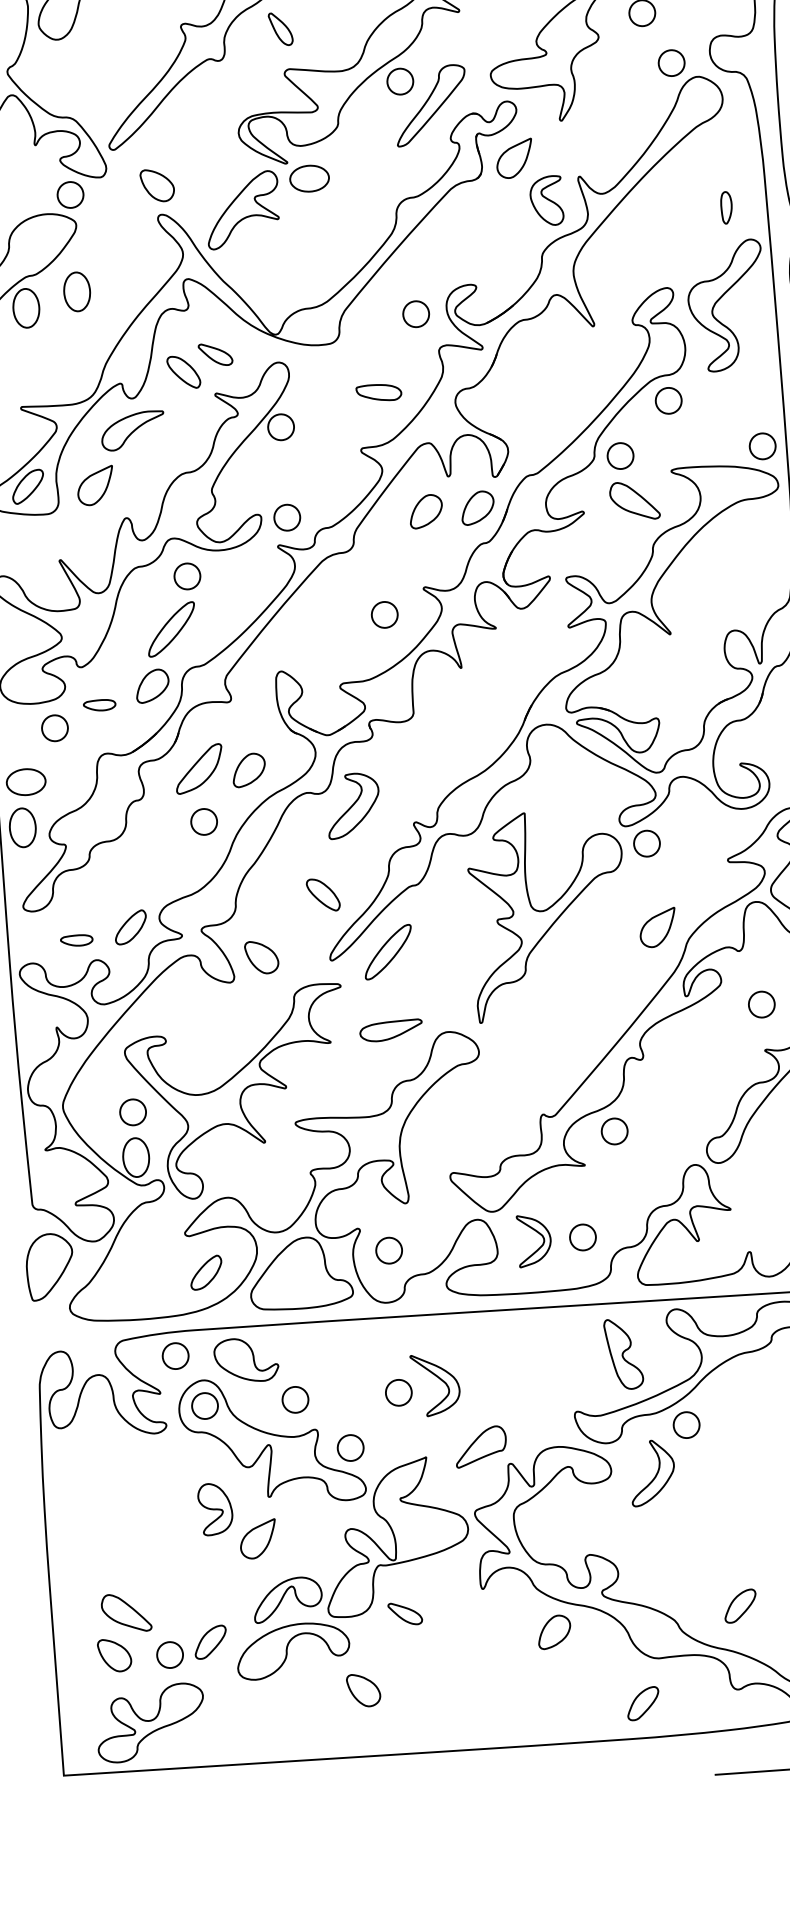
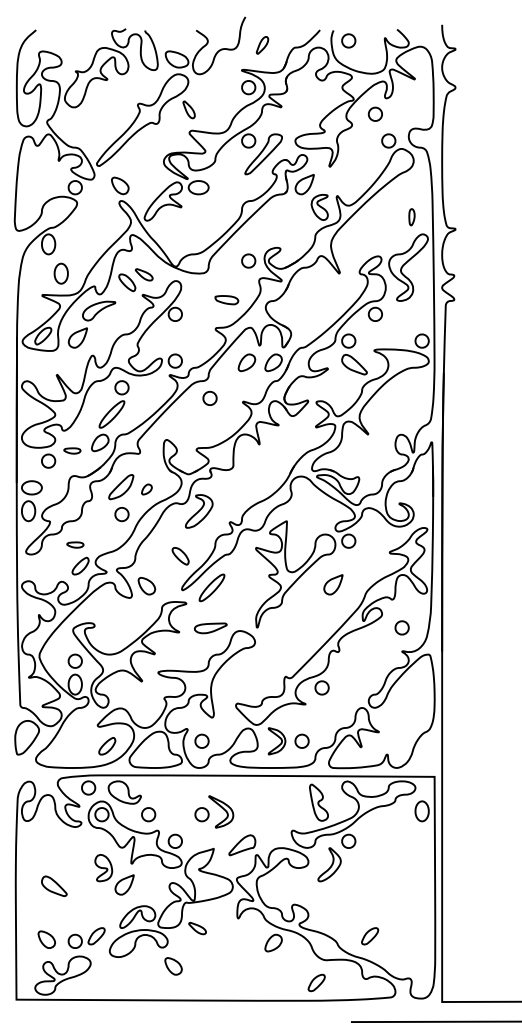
part: (75, 291) -> (60, 273), moved
part: (383, 613) -> (209, 397), moved
part: (248, 770) -> (146, 489), size x0.6
part: (658, 927) -> (333, 584), moved
part: (76, 939) -> (75, 544), moved
part: (126, 1611) -> (54, 885), moved

